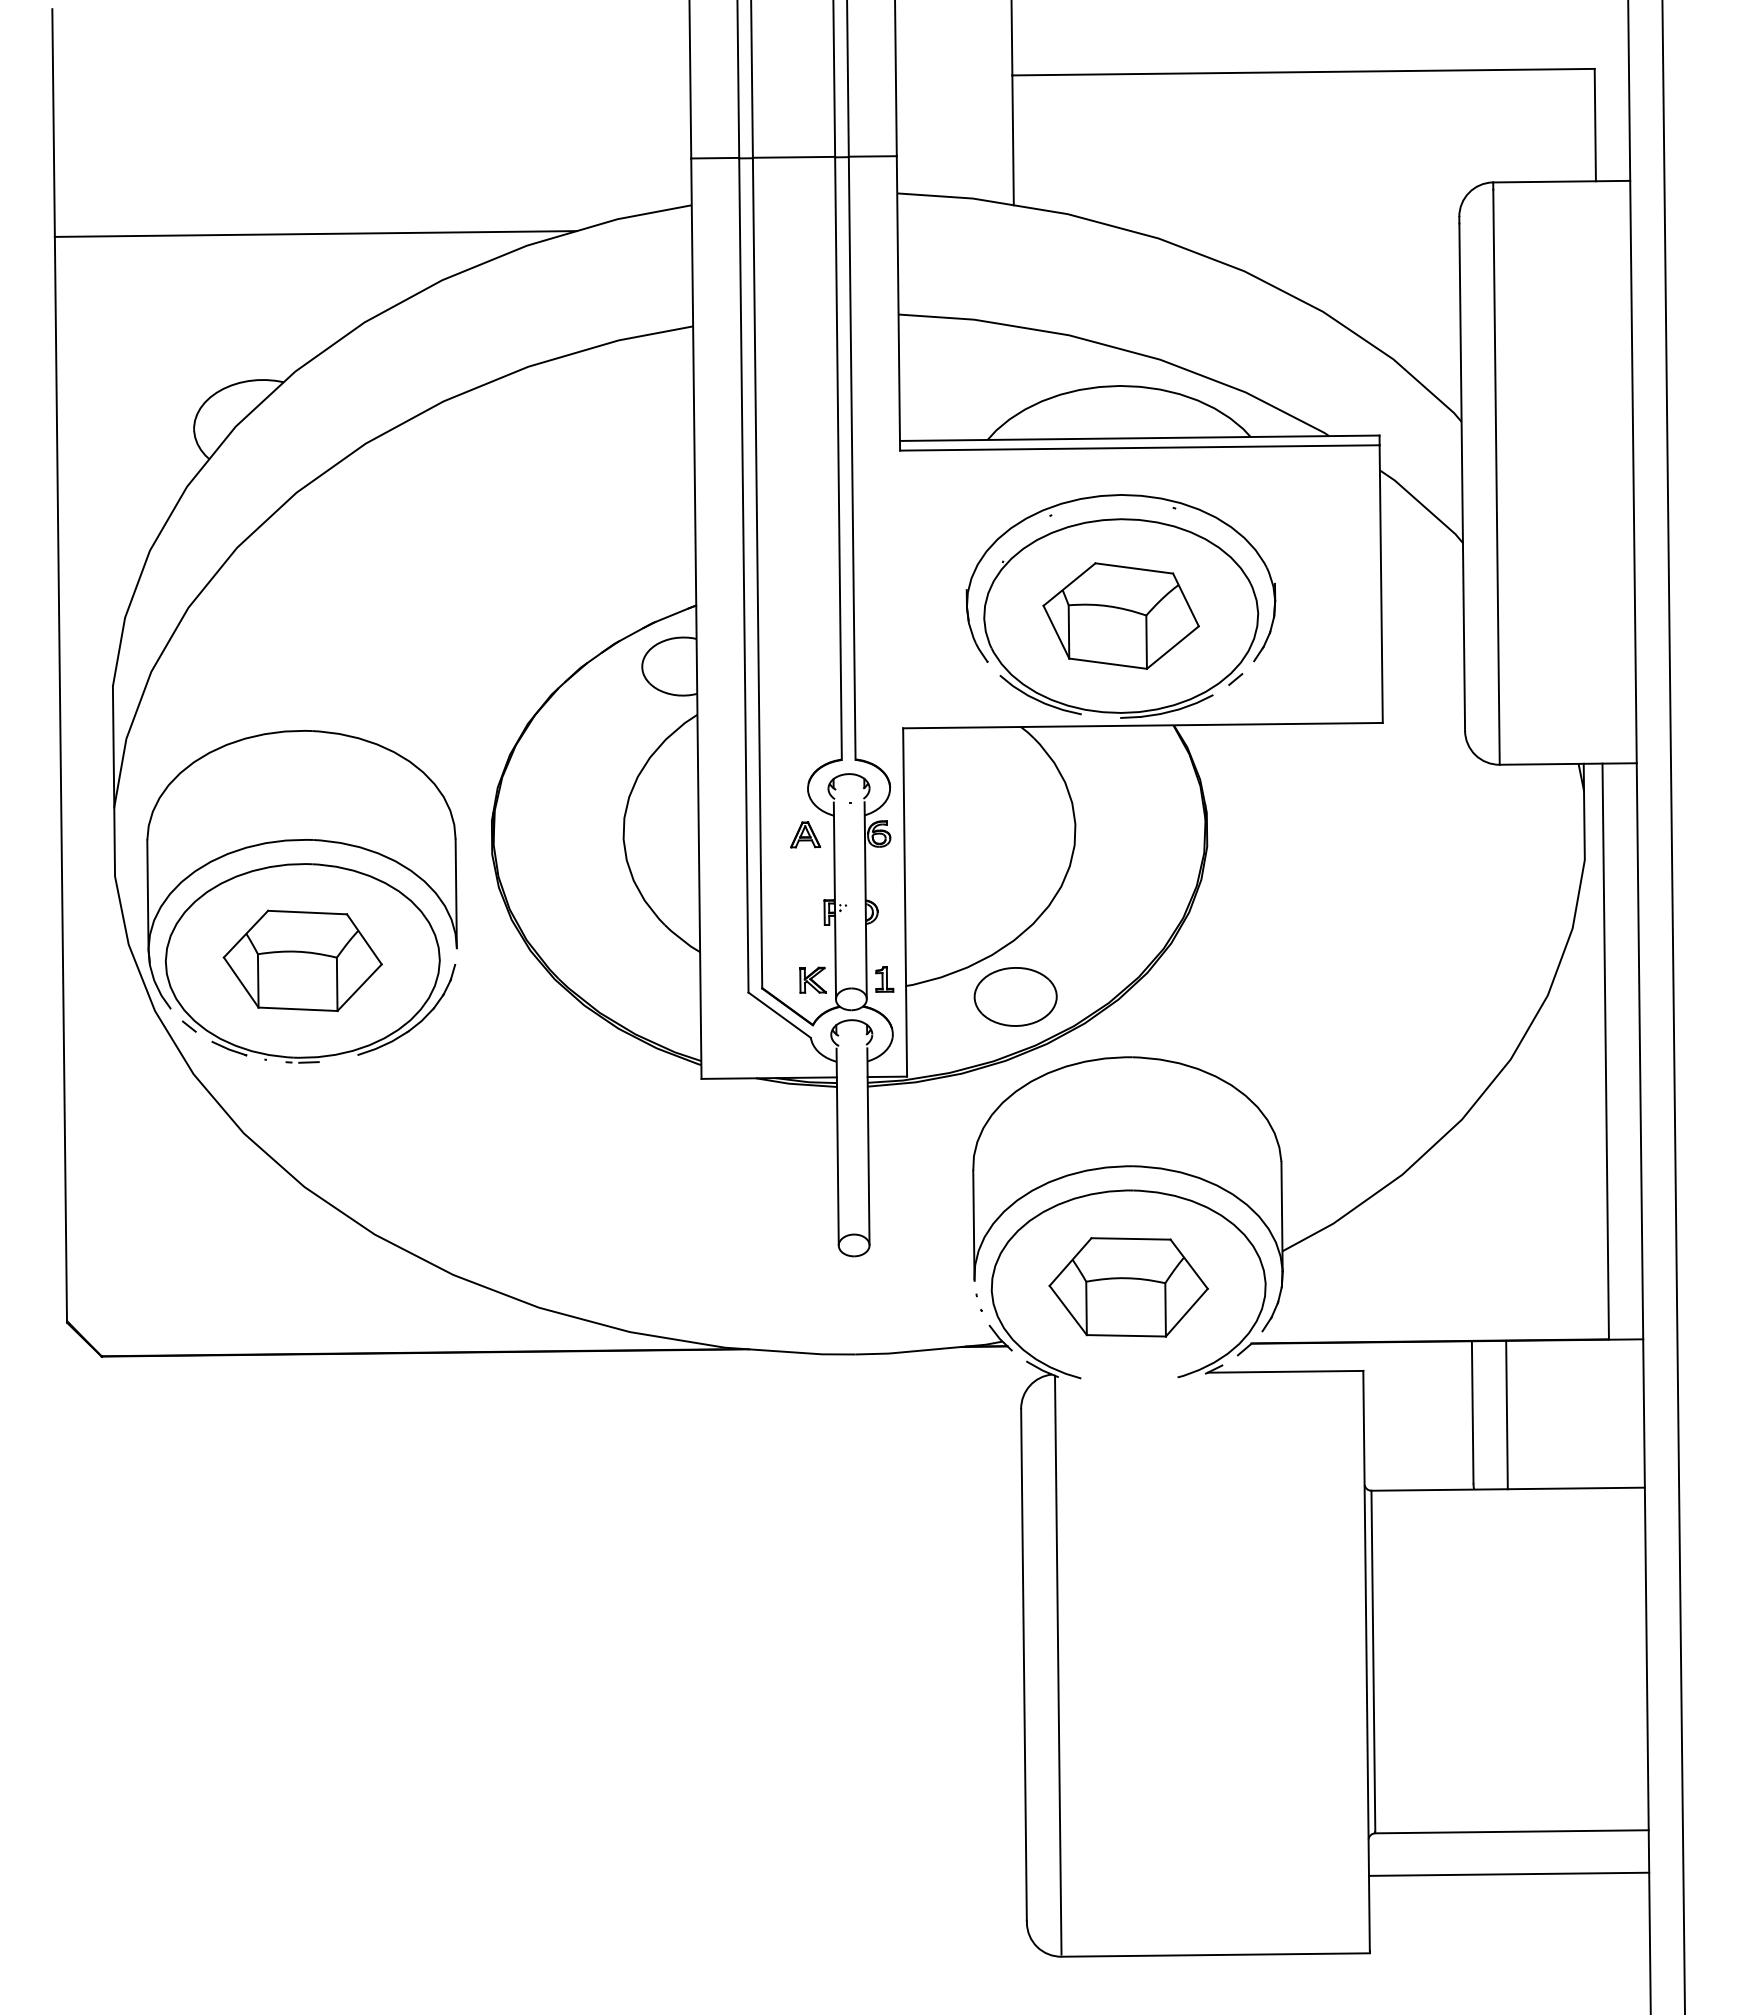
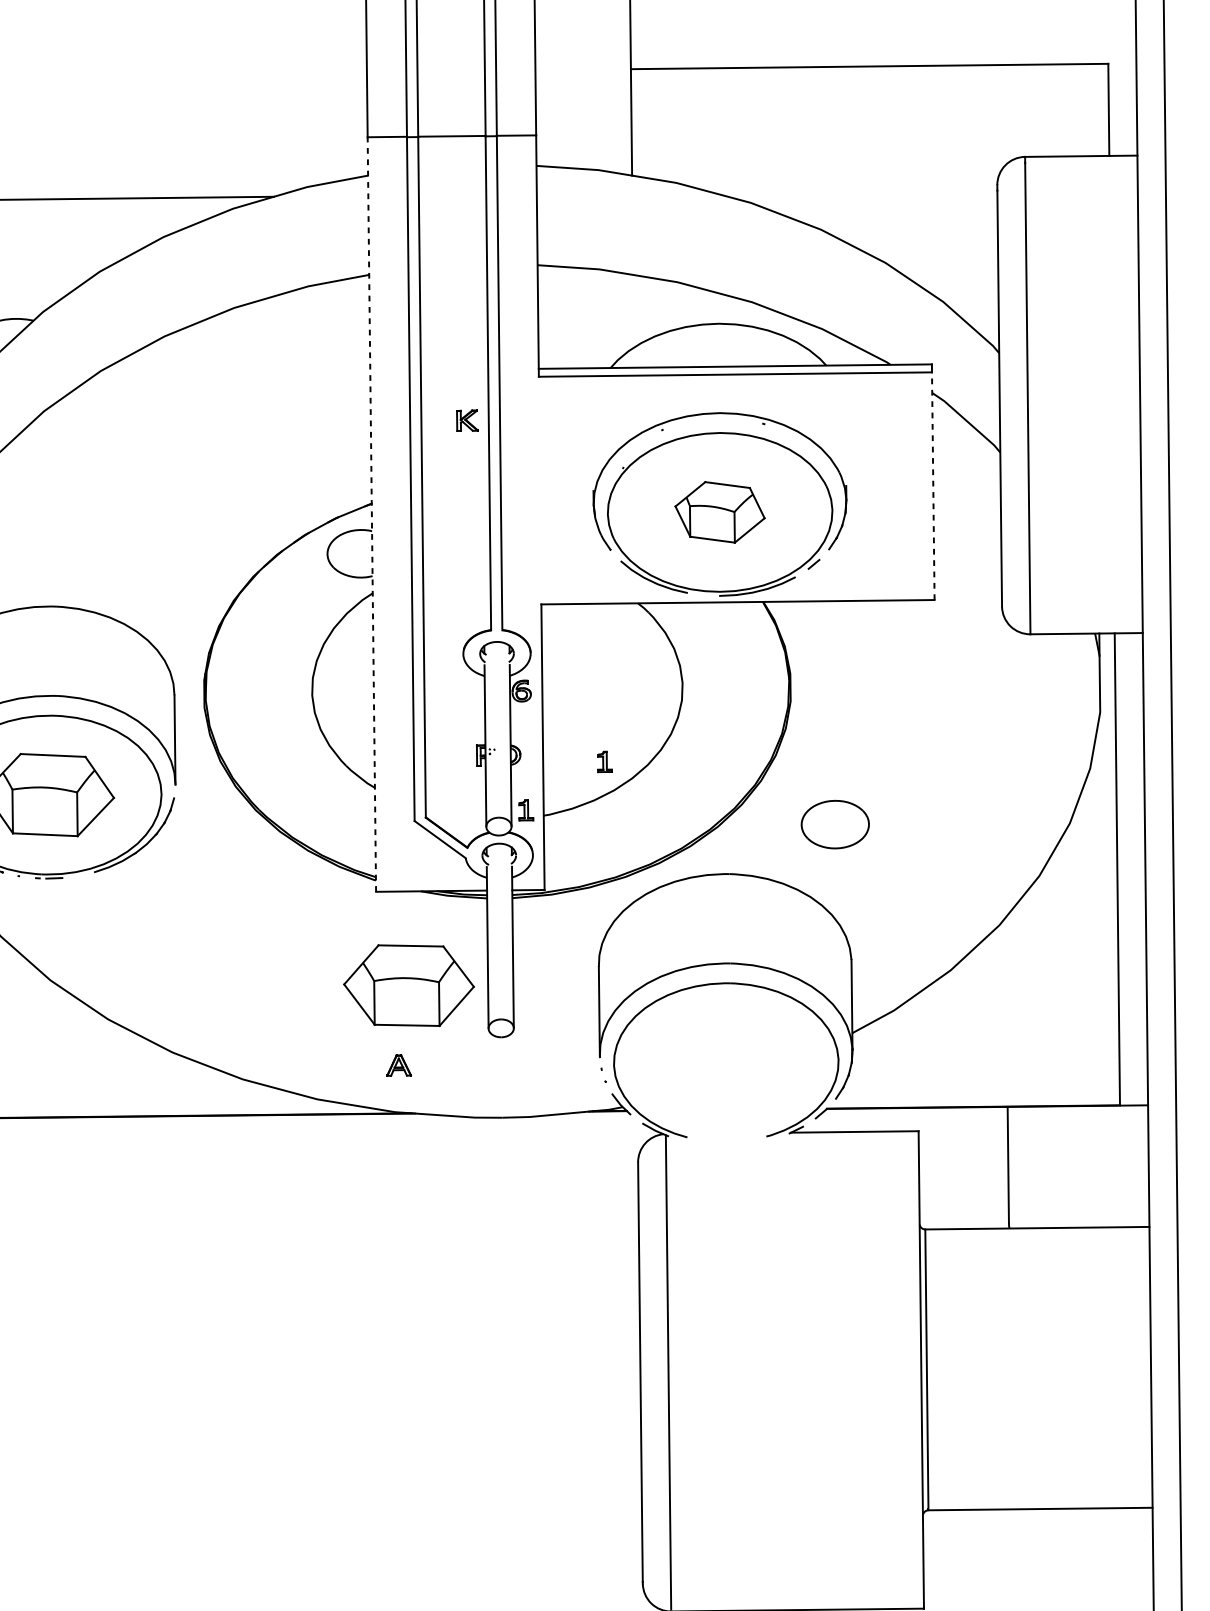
line: (1381, 584) -> (933, 486), solid -> dashed
part: (1120, 615) -> (719, 511), size x0.7
line: (696, 618) -> (371, 514), solid -> dashed
part: (805, 834) -> (399, 1065), moved
part: (980, 920) -> (604, 761), added
part: (812, 979) -> (467, 420), moved
part: (1015, 996) -> (835, 824), moved
part: (1128, 1287) -> (408, 985), moved
line: (1506, 1414) -> (1036, 1166), removed
line: (1508, 1873) -> (1037, 1543), removed

